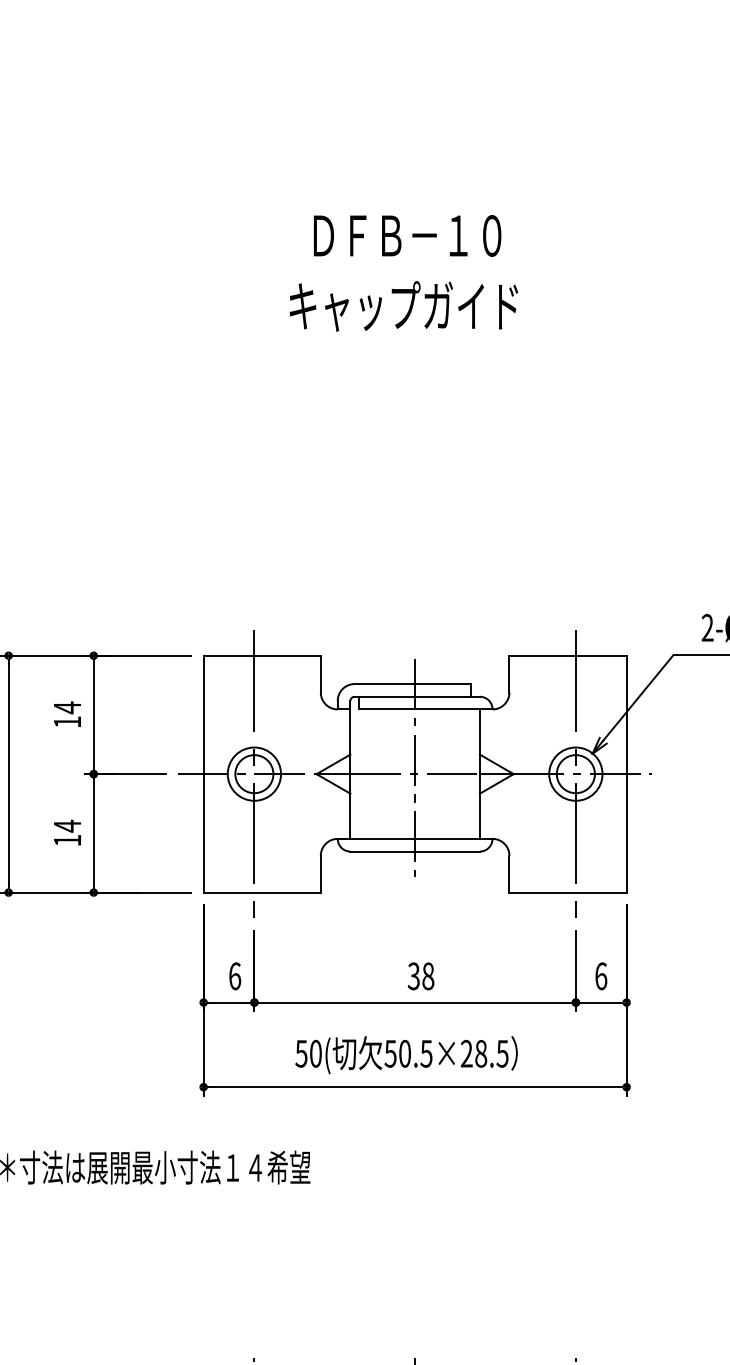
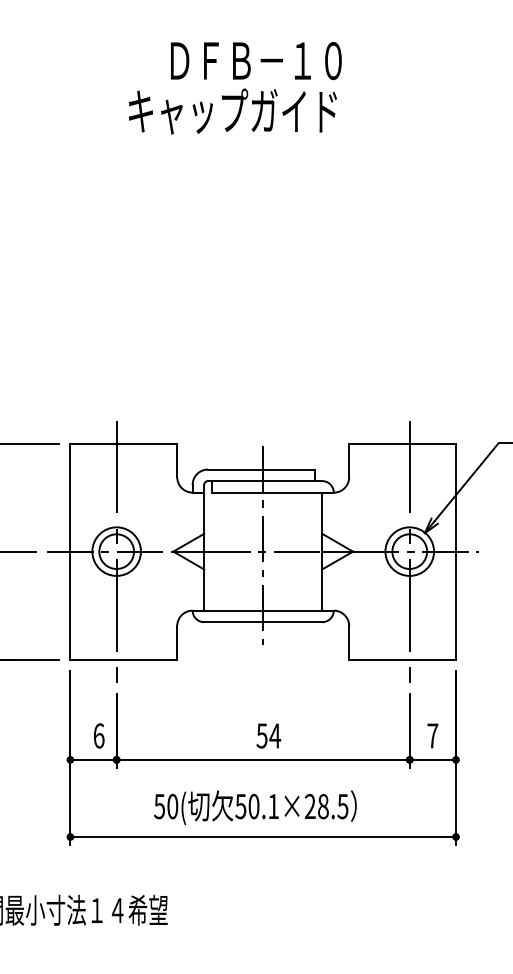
text: (403, 306) -> (232, 111), moved
text: (421, 976) -> (269, 736), 38 -> 54
text: (601, 976) -> (433, 736), 6 -> 7
text: (426, 1053) -> (273, 806), 50.5×28.5 -> 50.1×28.5

